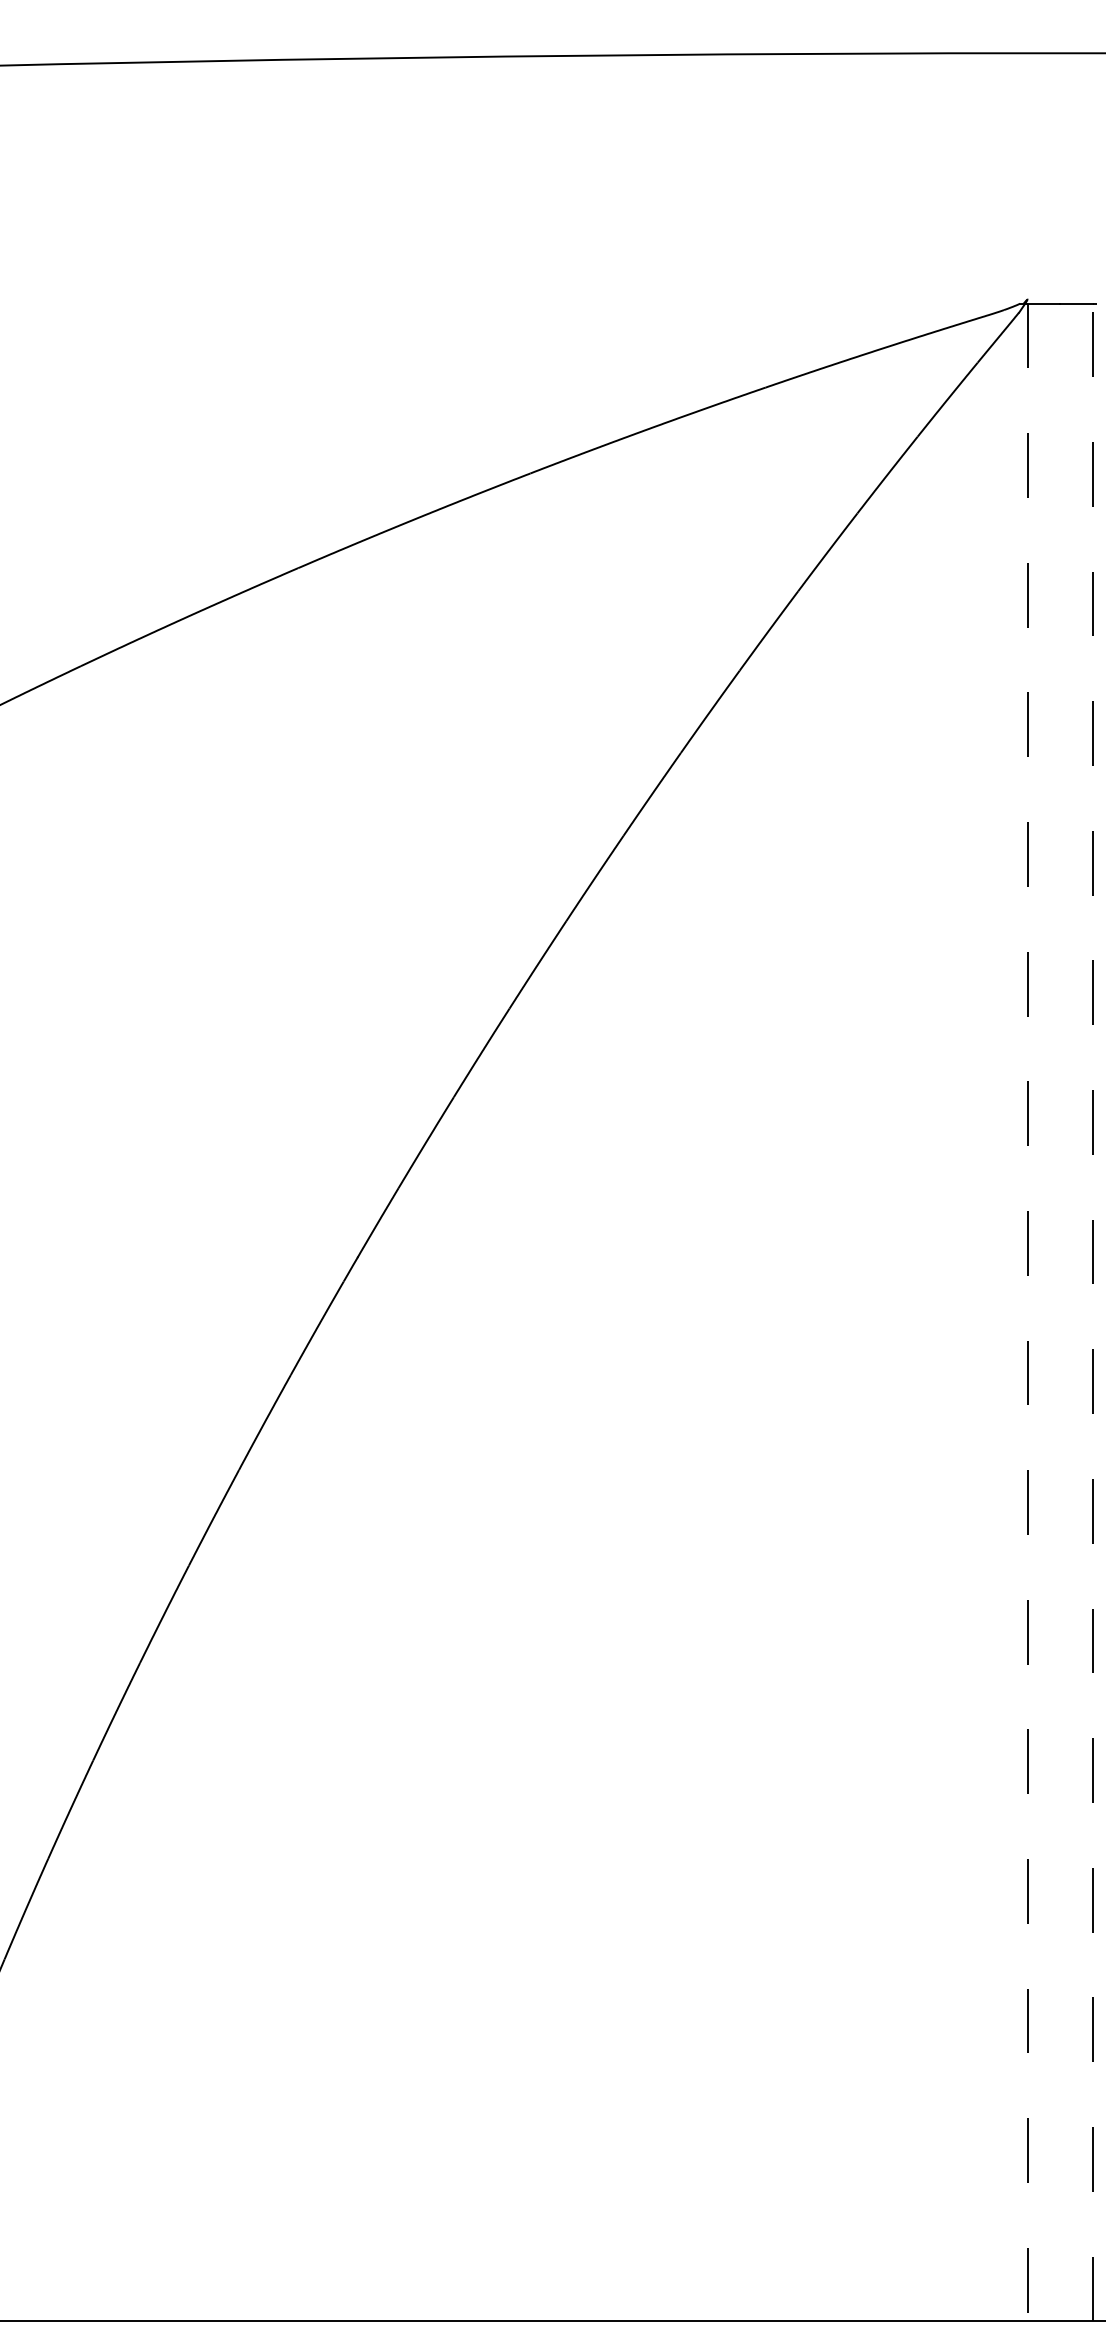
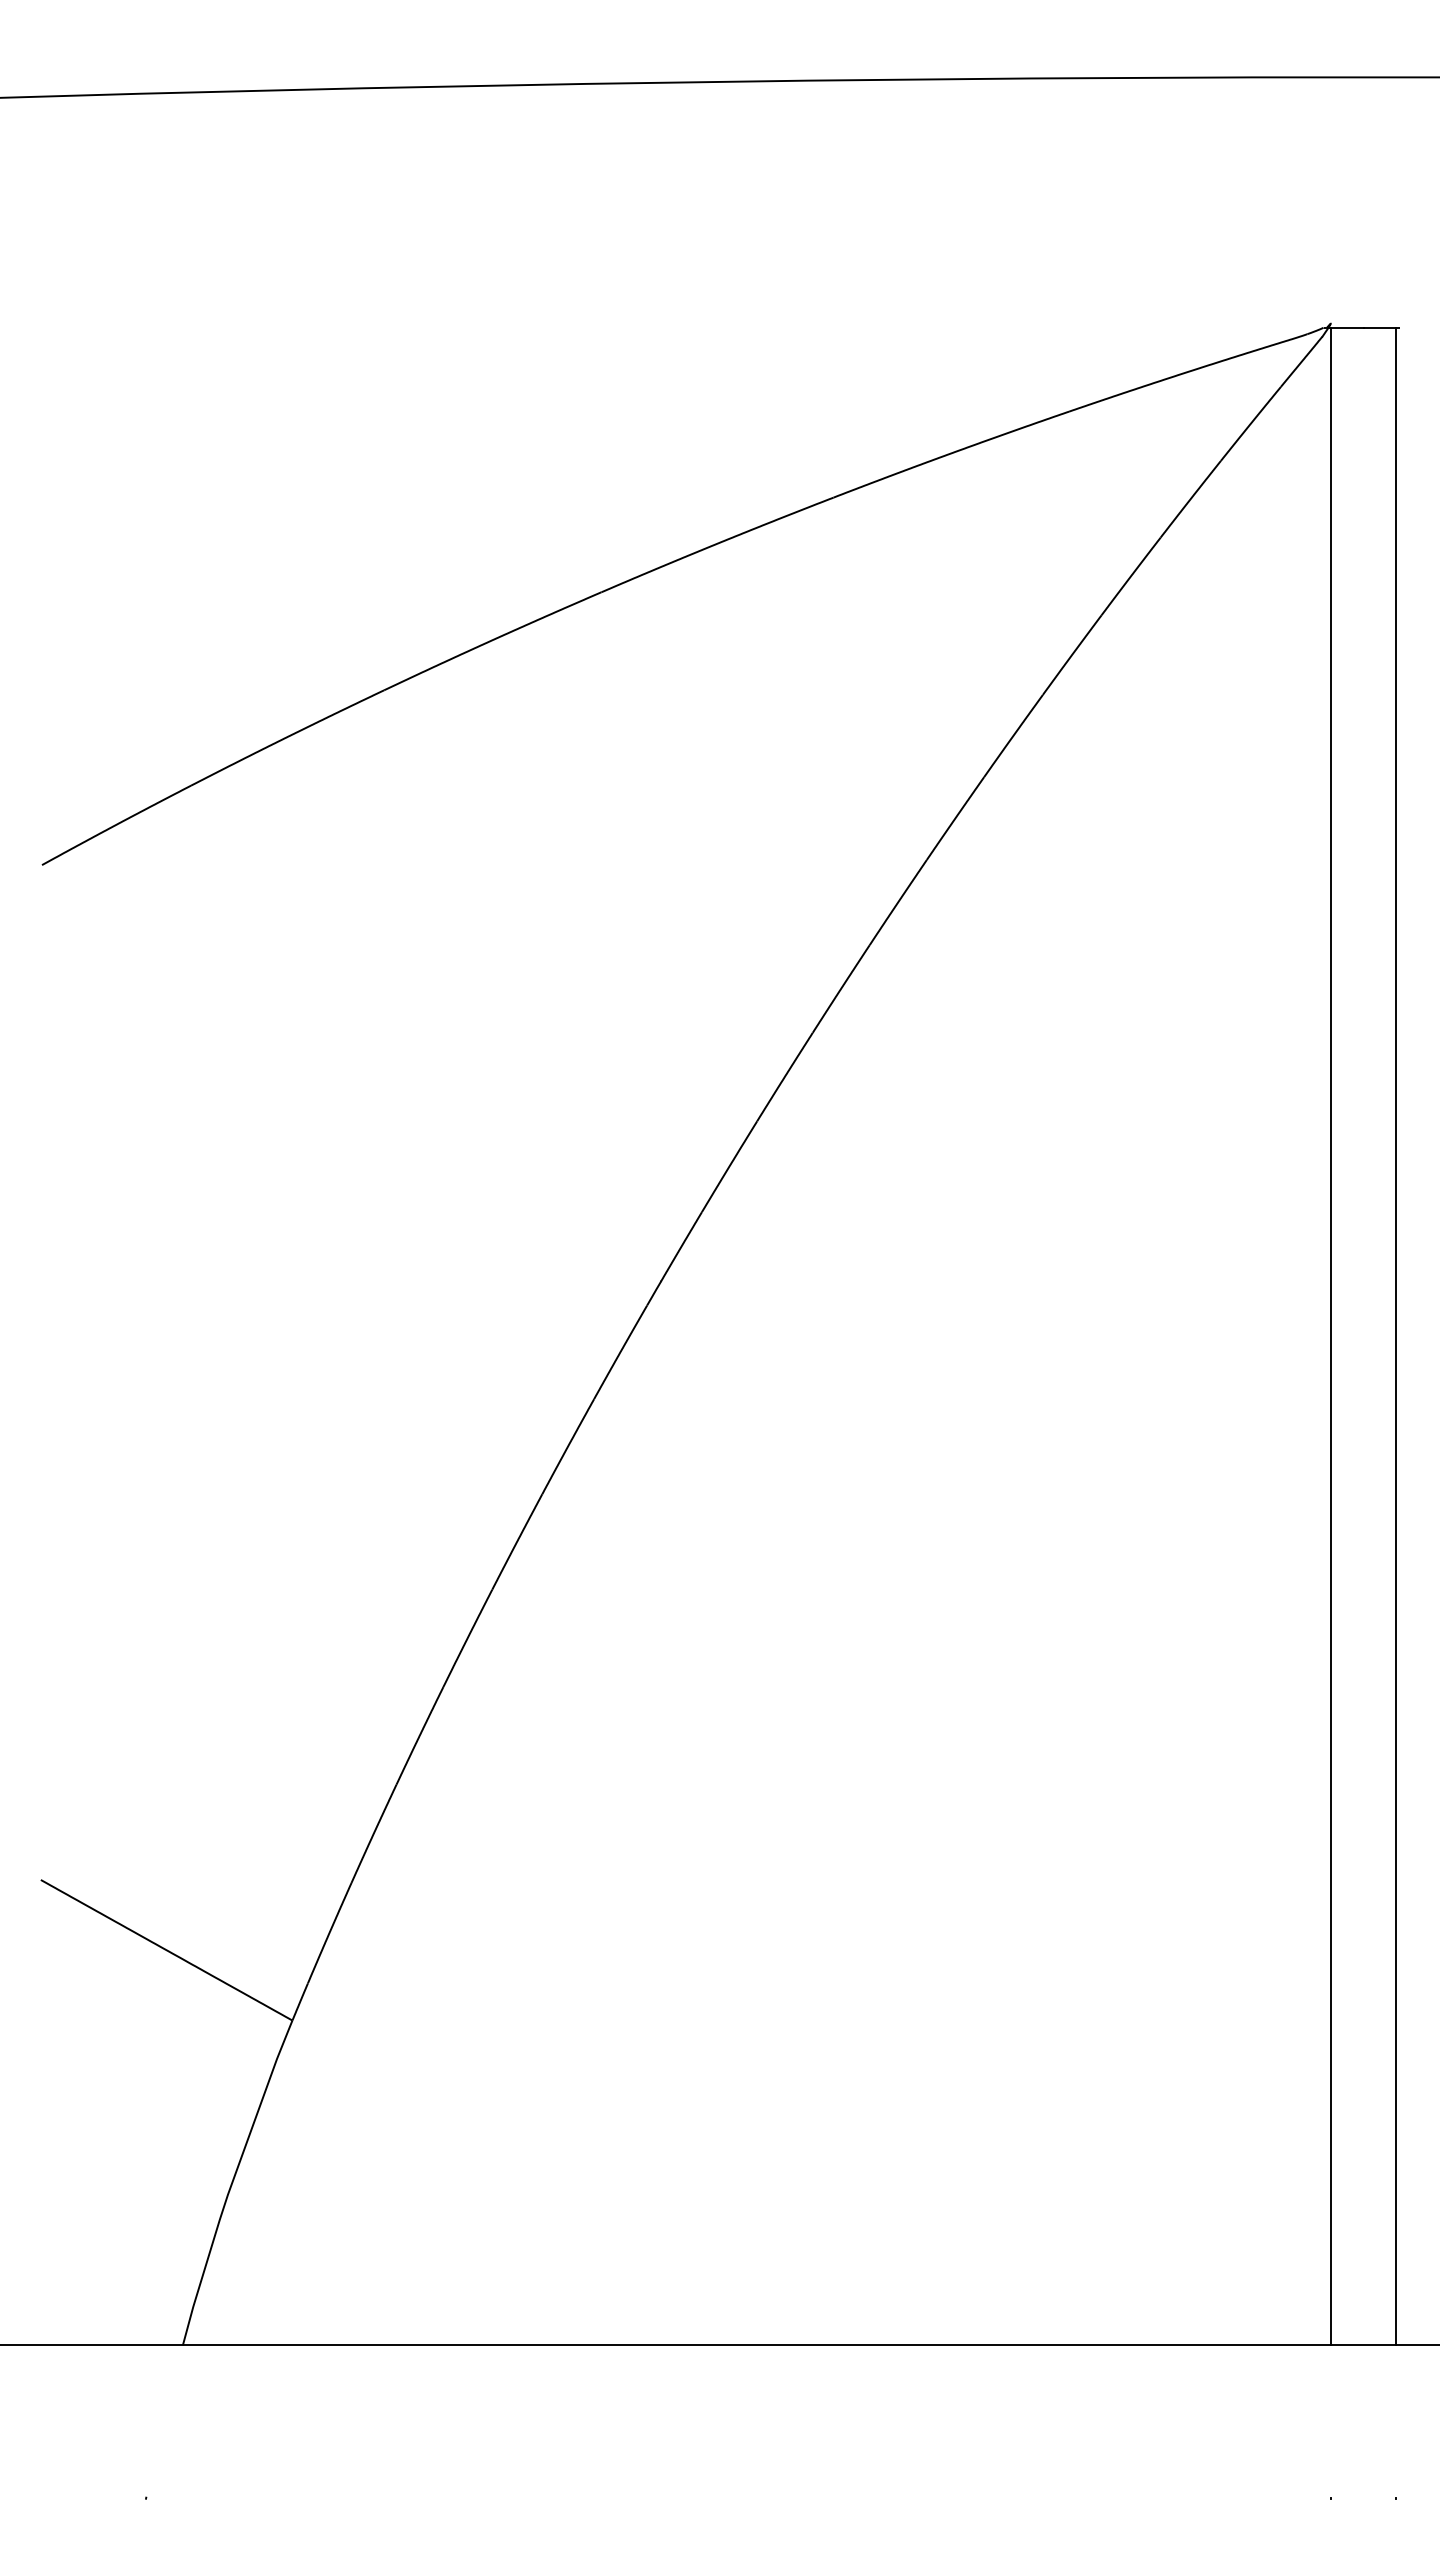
line: (1028, 1312) -> (1331, 1336), dashed -> solid
line: (1093, 1312) -> (1396, 1336), dashed -> solid

